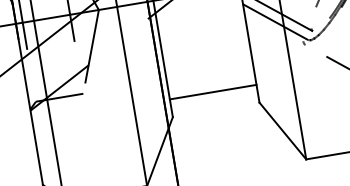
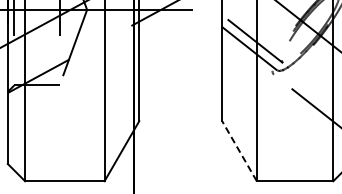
line: (213, 92) -> (180, 104), removed
line: (282, 131) -> (239, 151), solid -> dashed

